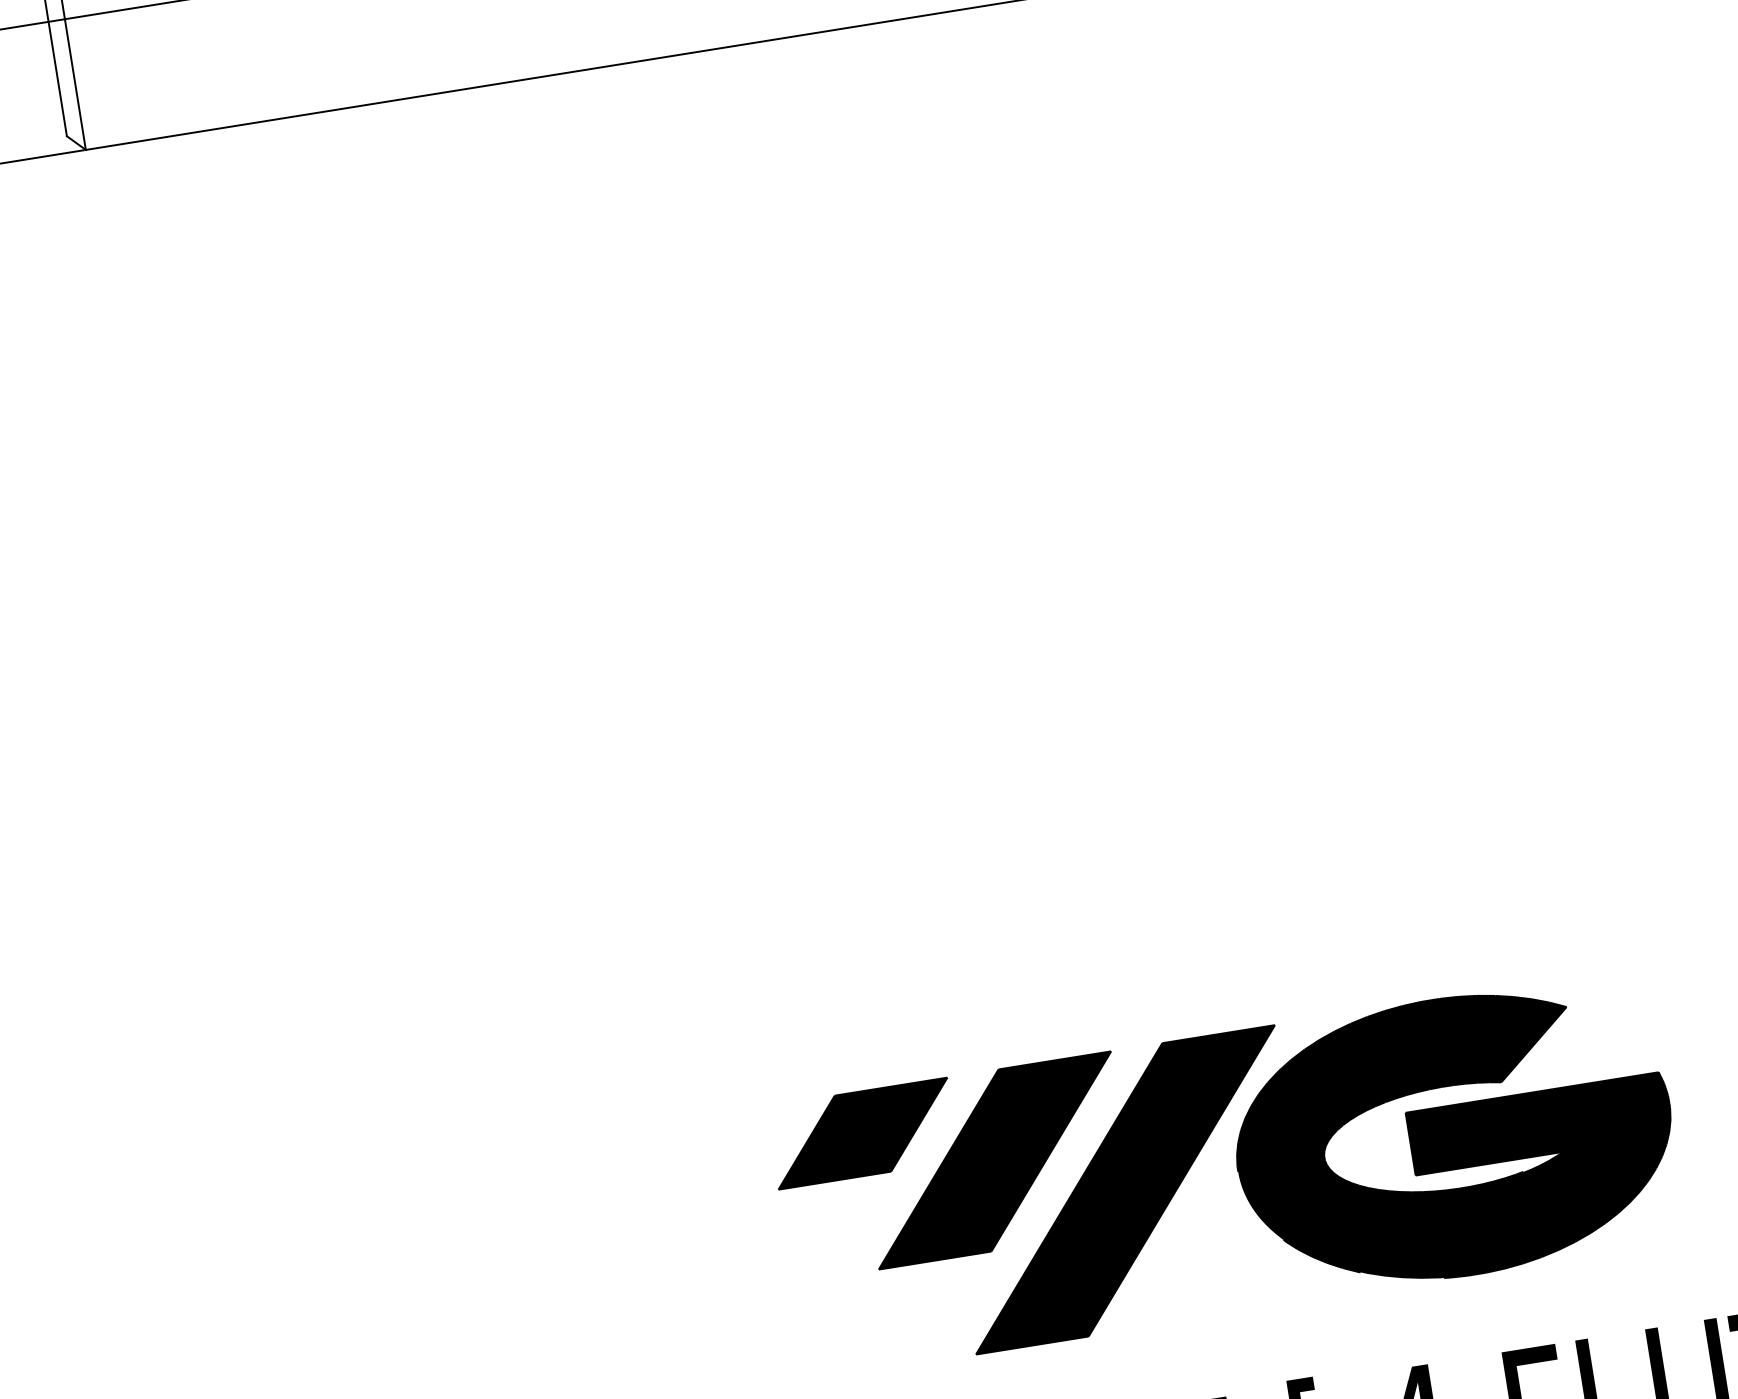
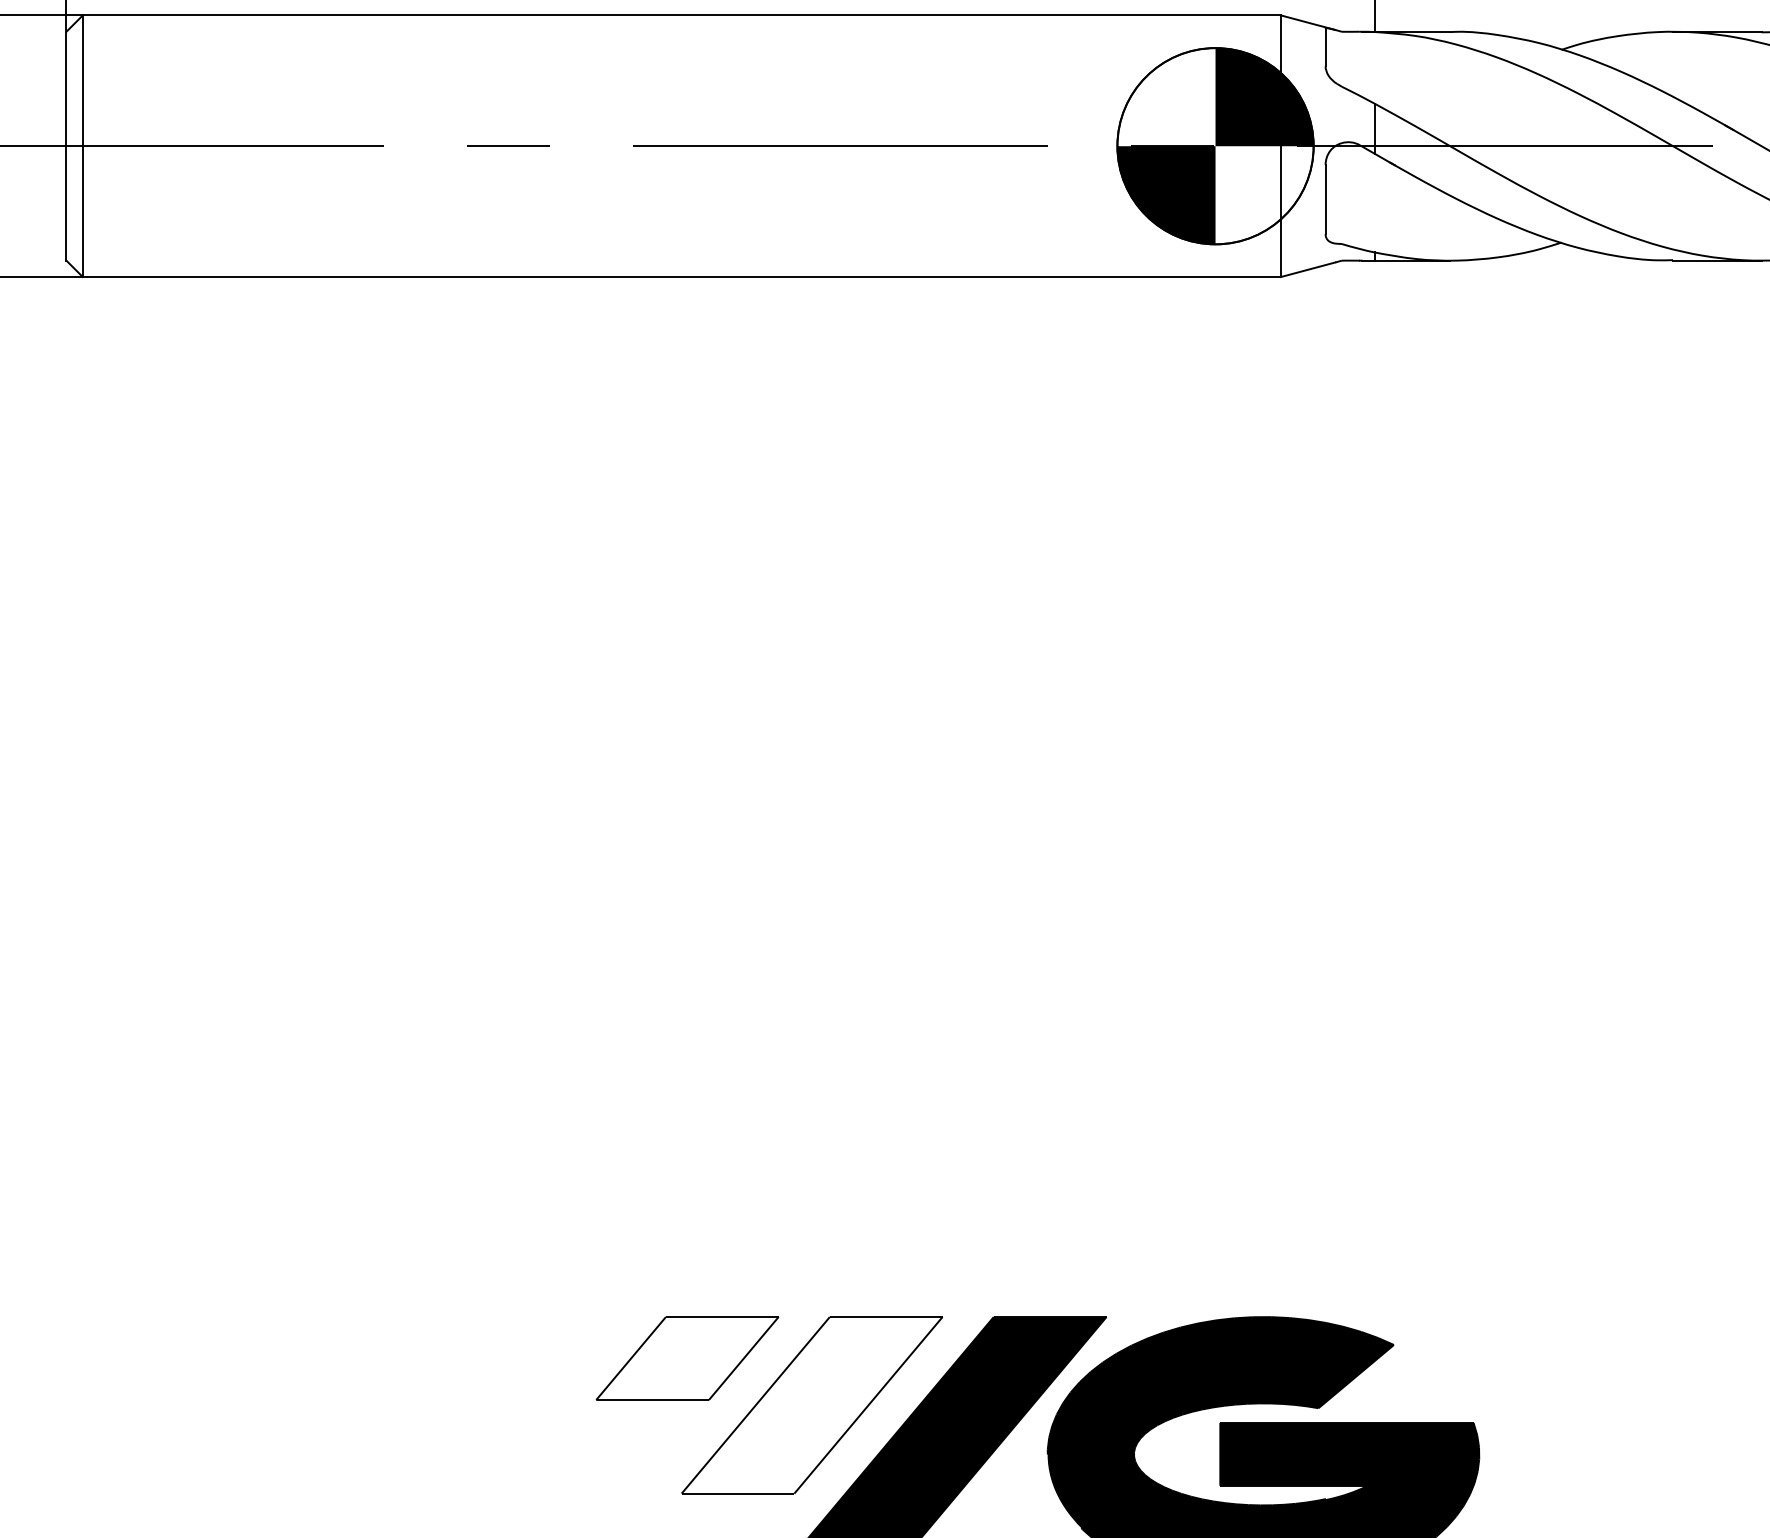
fill: (863, 1133) -> (687, 1358), removed
fill: (994, 1160) -> (811, 1405), removed

